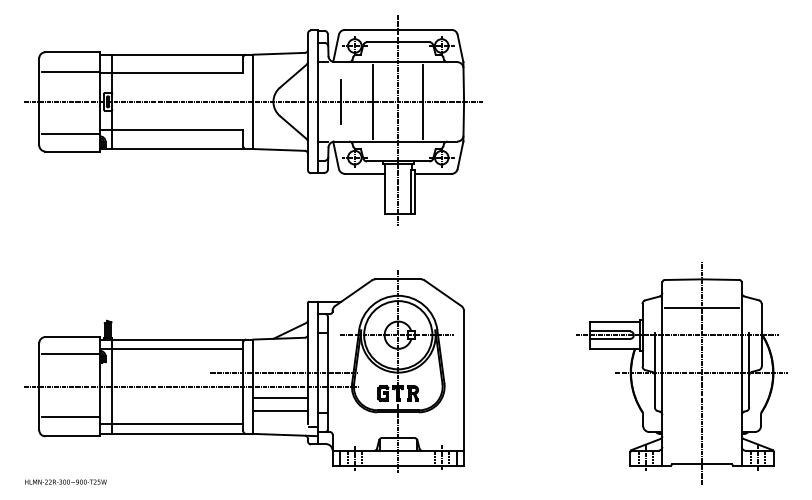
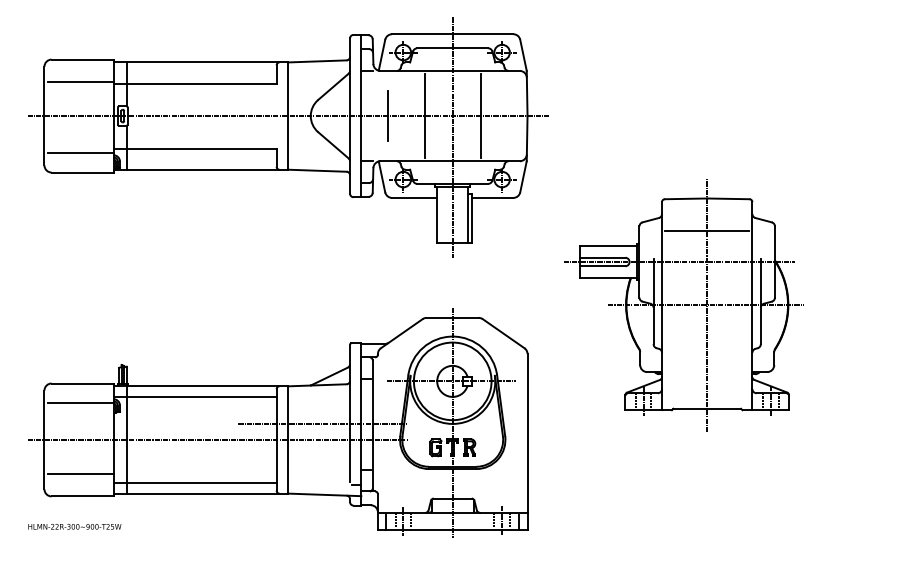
part: (681, 373) -> (683, 305), moved
line: (280, 398) -> (318, 453), removed
line: (280, 411) -> (318, 468), removed
text: (65, 481) -> (74, 526), moved

